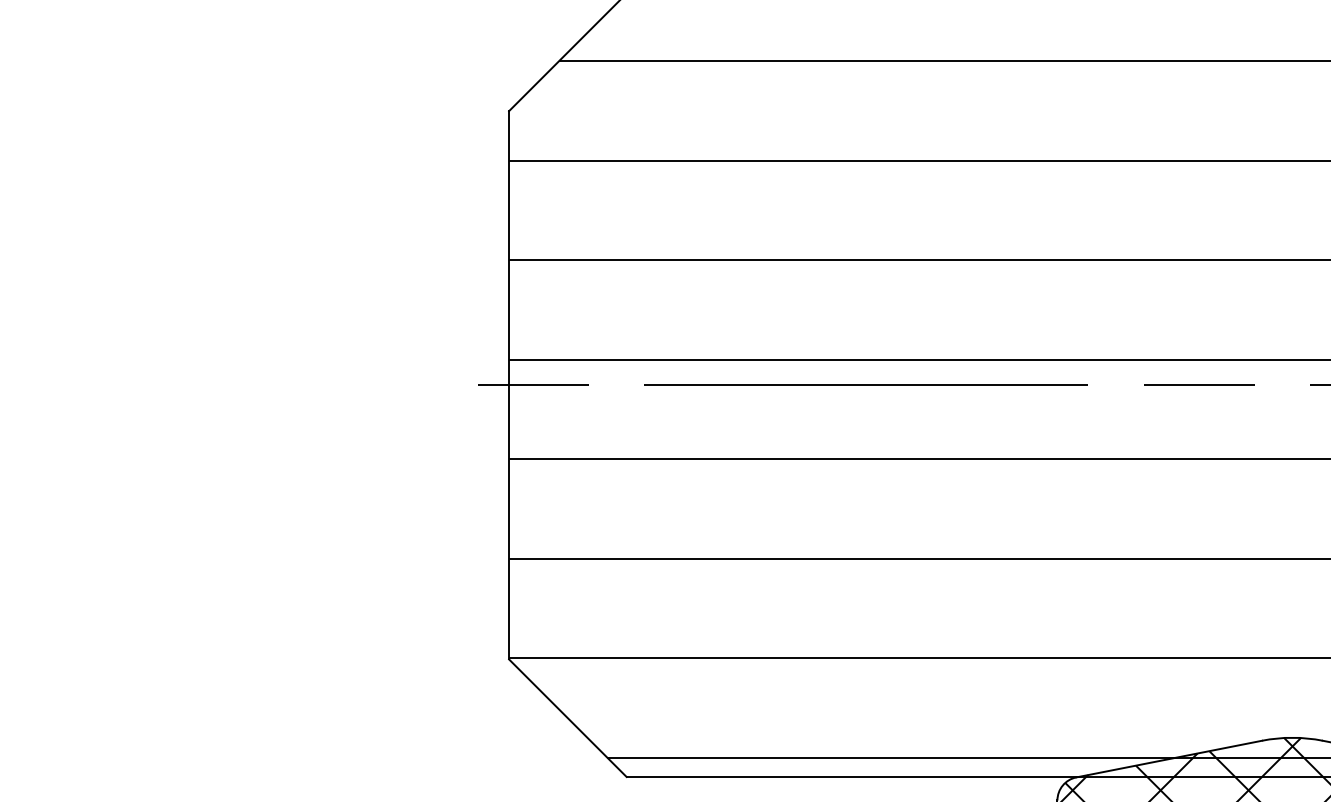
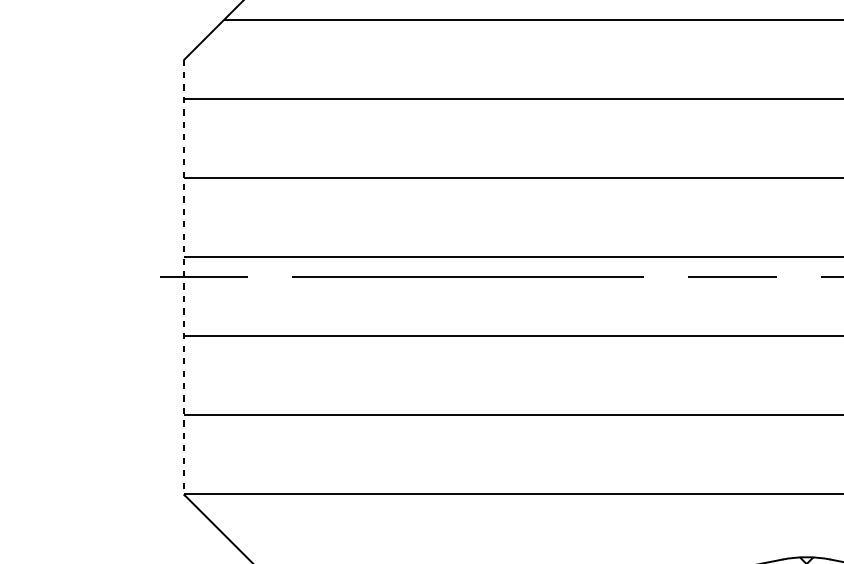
line: (509, 385) -> (184, 277), solid -> dashed

